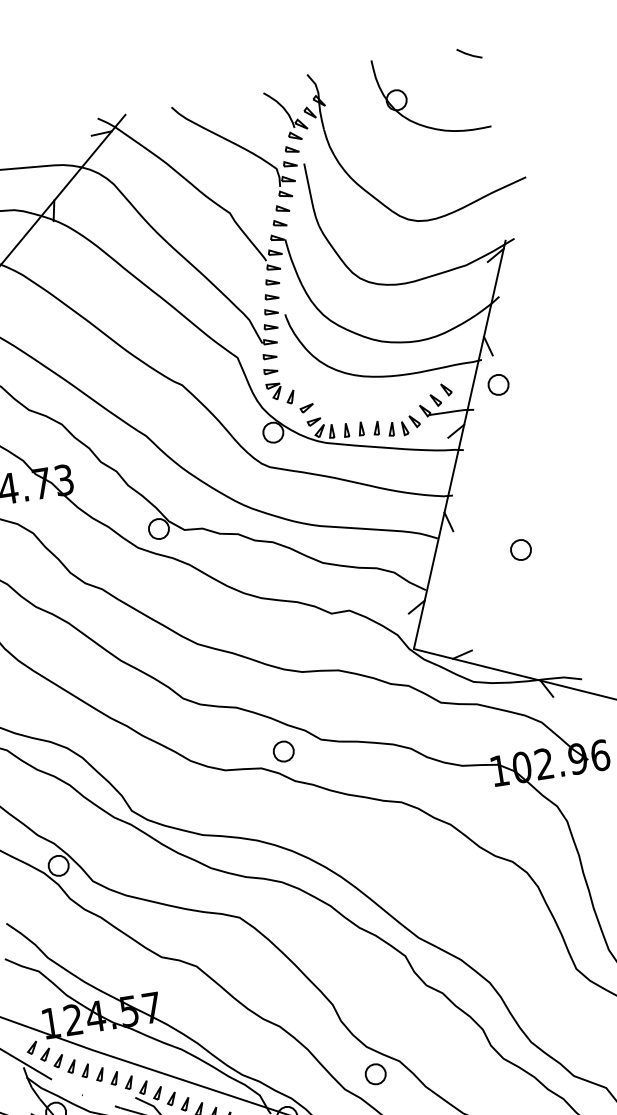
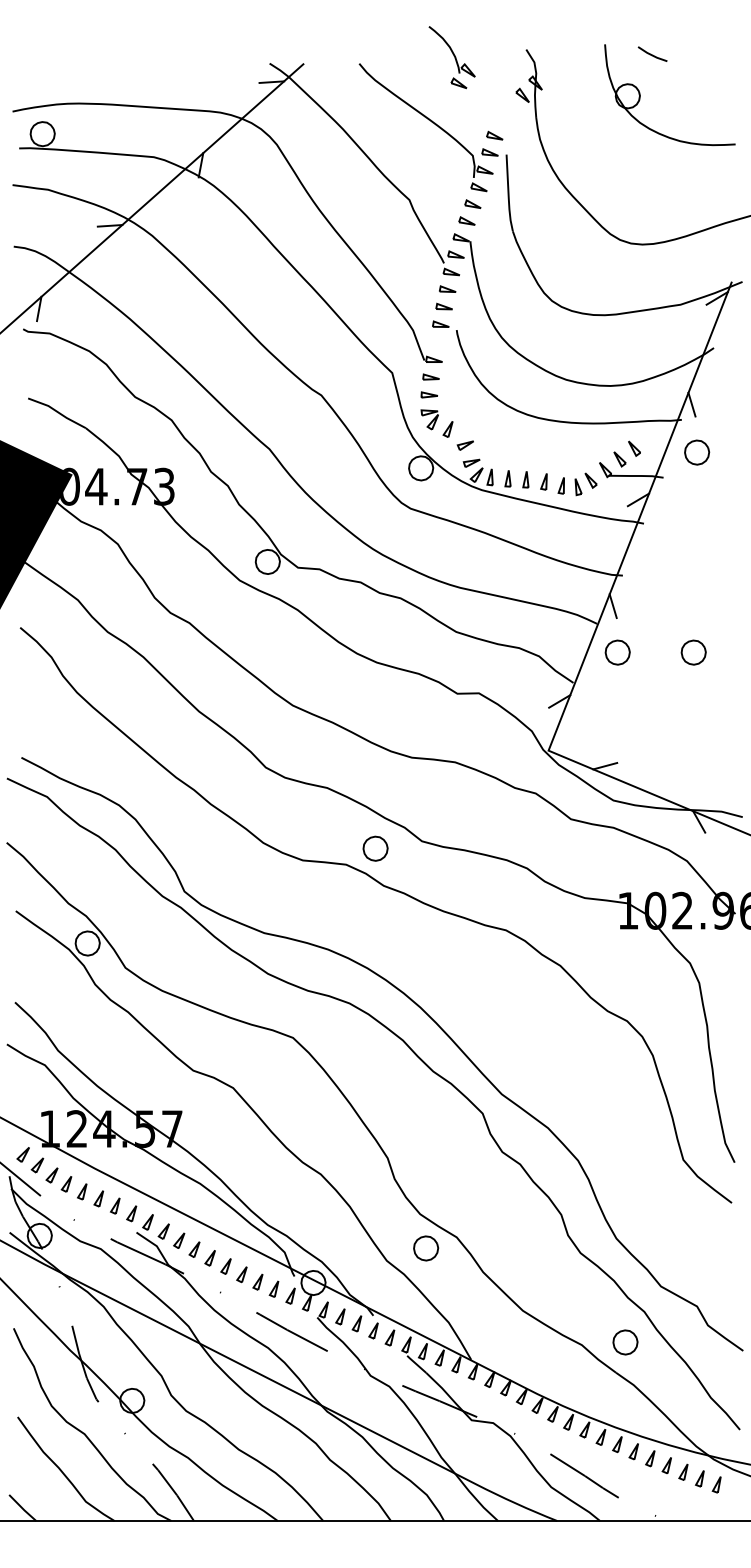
line: (469, 53) -> (652, 54), moved
part: (285, 115) -> (451, 57), moved
part: (270, 326) -> (437, 341), removed
part: (458, 559) -> (617, 652), added

